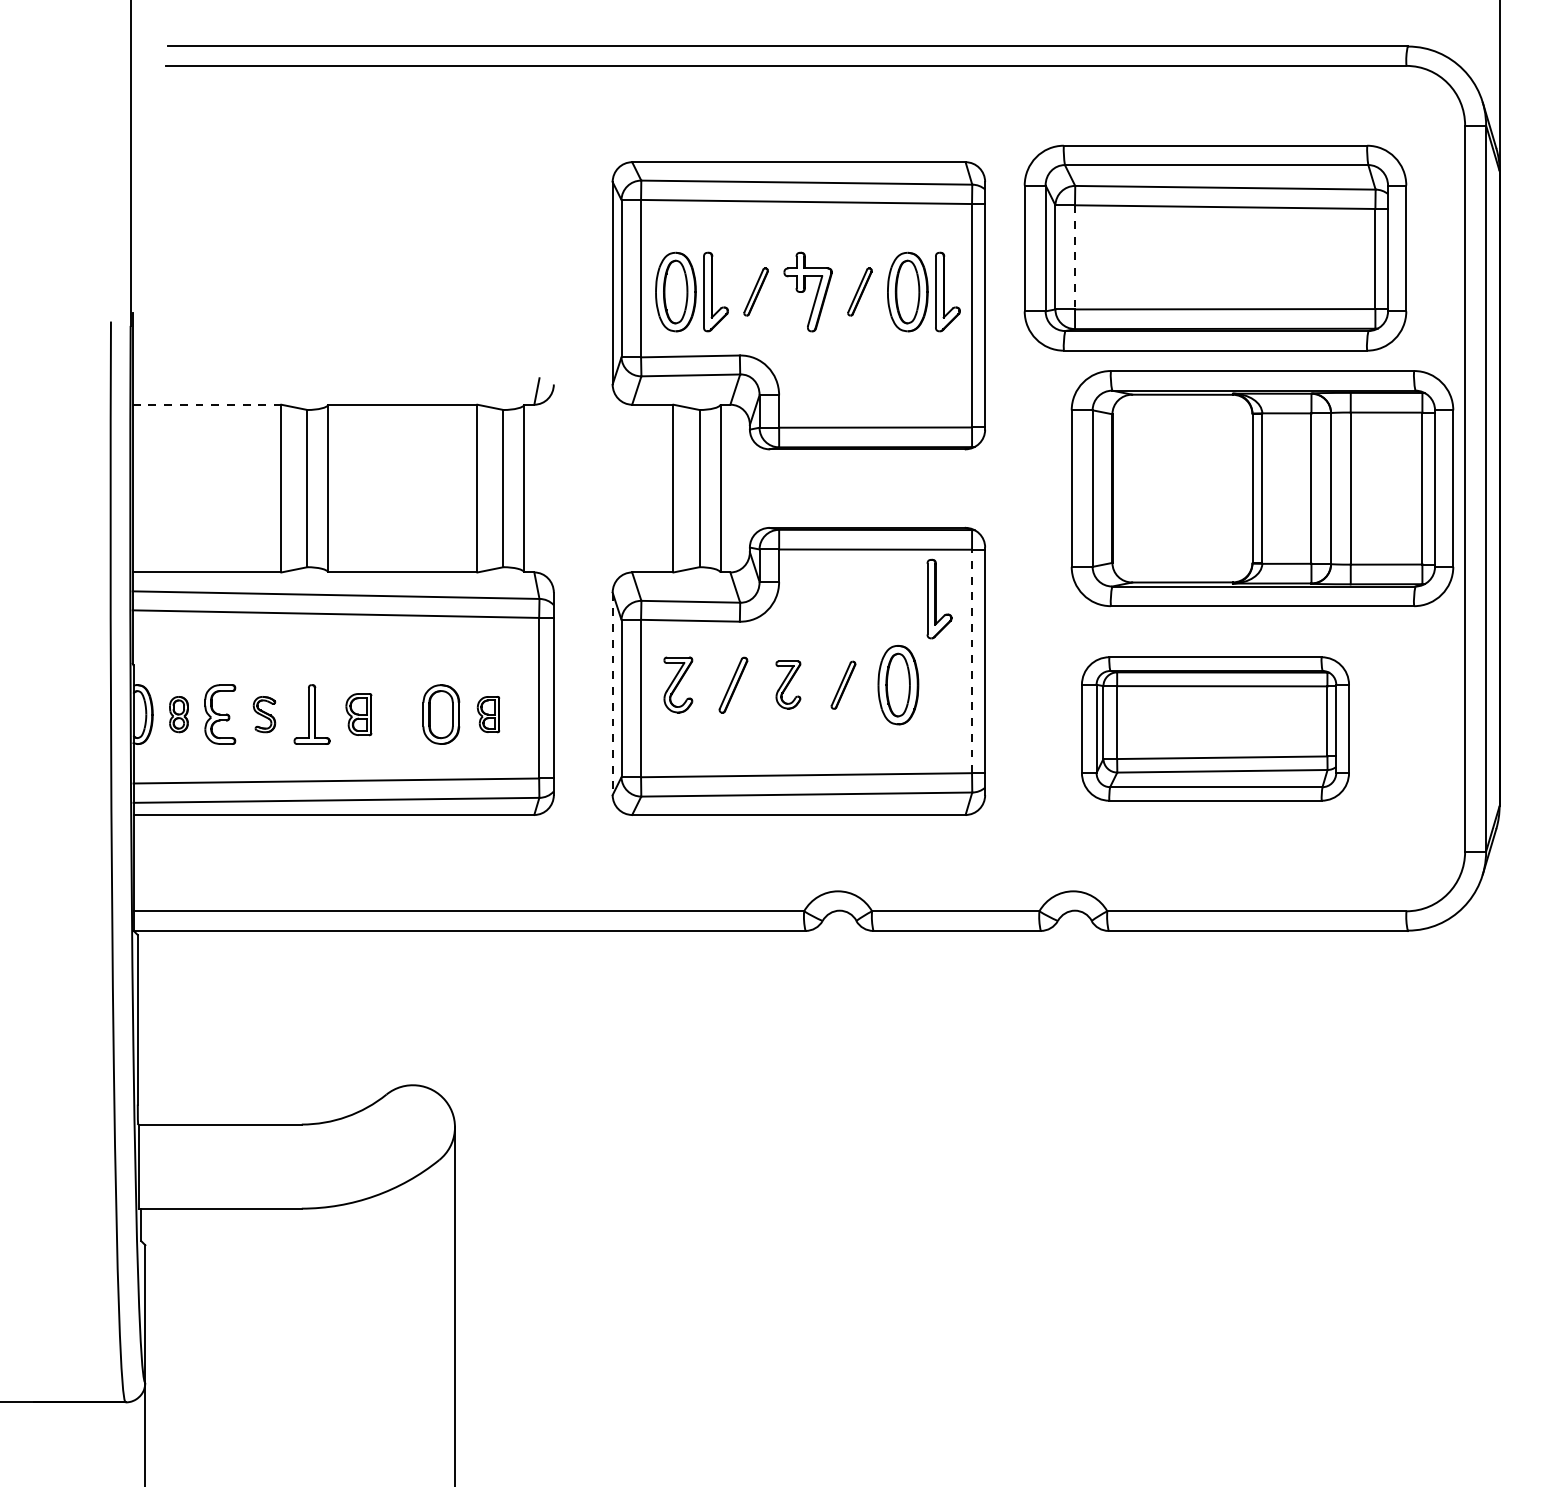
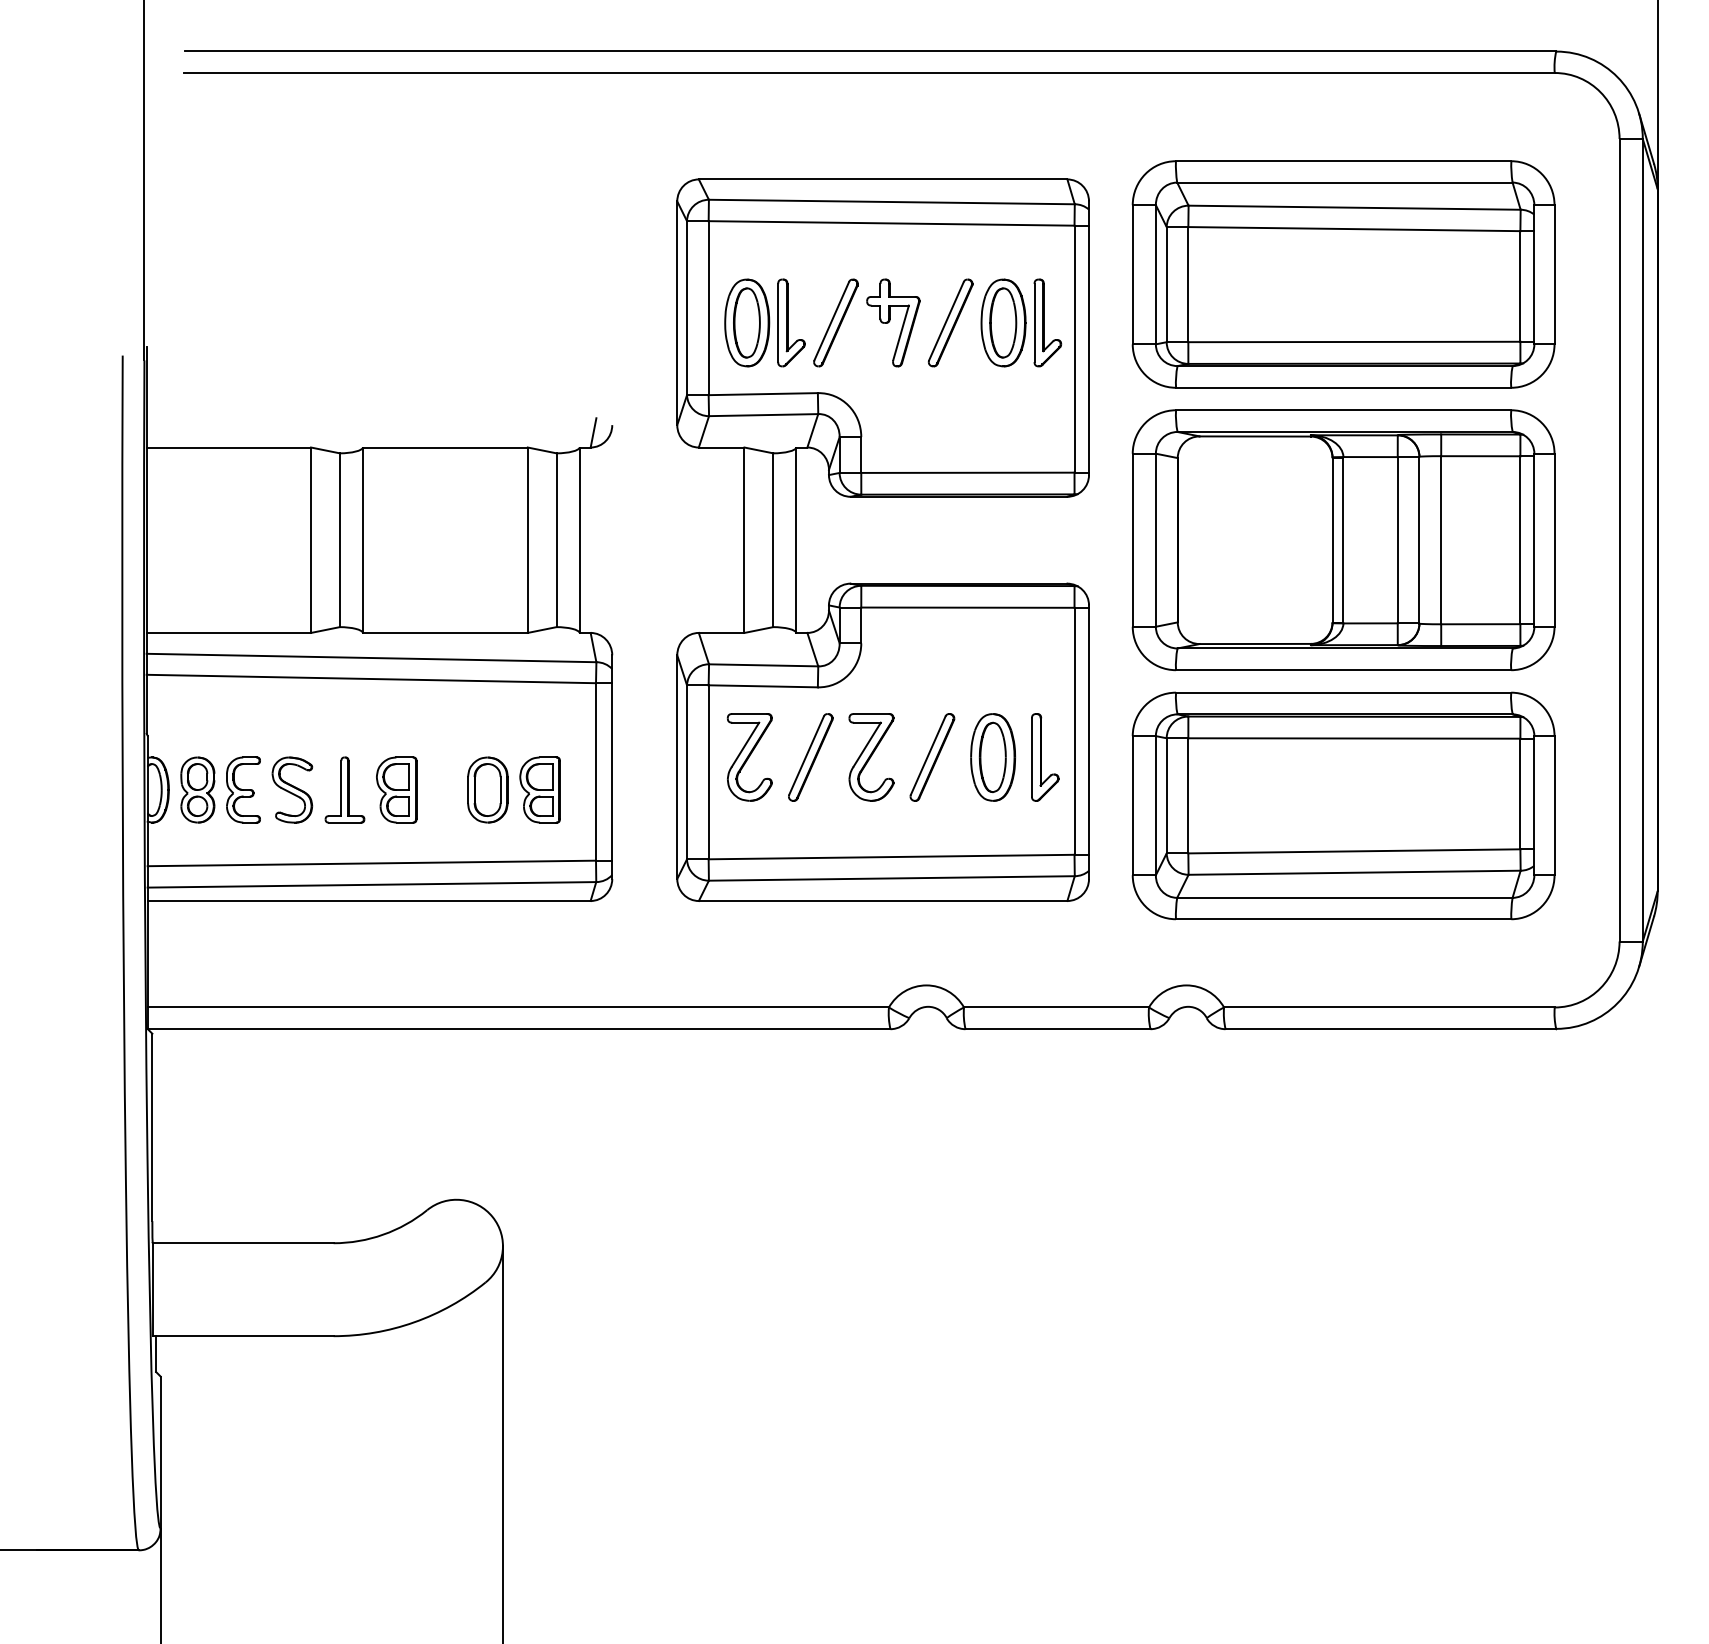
line: (1075, 257) -> (1188, 284), dashed -> solid
part: (755, 291) -> (835, 322), size x1.67
part: (859, 291) -> (950, 322), size x1.67
line: (207, 404) -> (229, 447), dashed -> solid
part: (1262, 488) -> (1343, 540), moved
part: (939, 598) -> (1045, 756), moved
line: (972, 661) -> (1075, 731), dashed -> solid
part: (678, 684) -> (750, 756), size x1.43
part: (788, 684) -> (871, 756), size x1.67
part: (733, 685) -> (810, 757), size x1.43
part: (843, 685) -> (932, 757), size x1.67
line: (612, 694) -> (677, 767), dashed -> solid
part: (178, 714) -> (197, 789), size x1.67
part: (264, 714) -> (292, 789), size x1.67
part: (358, 714) -> (396, 789), size x1.43
part: (488, 714) -> (540, 789), size x1.67
part: (1215, 728) -> (1343, 805), size x1.43

